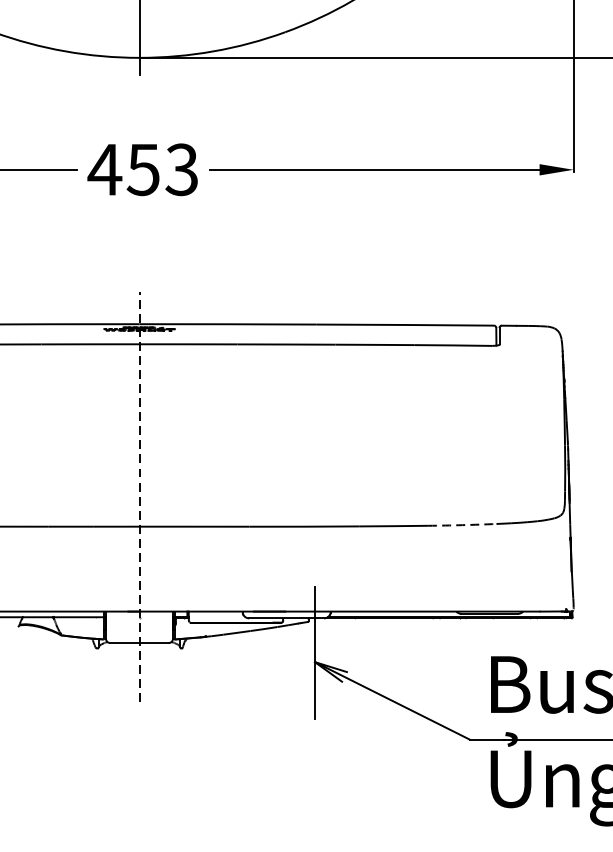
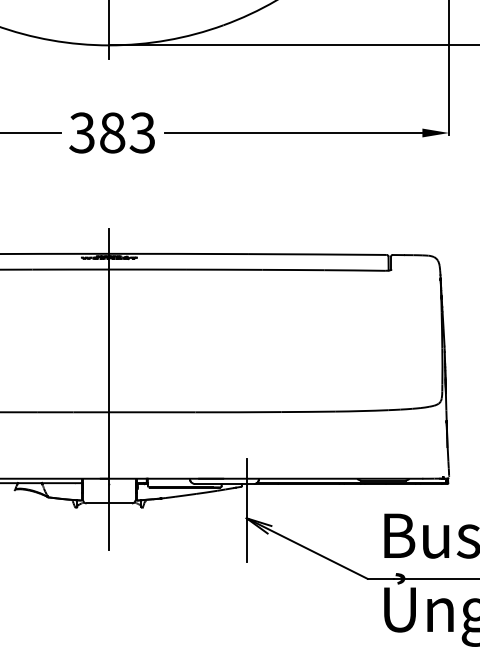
text: (123, 169) -> (96, 132), 453 -> 383
line: (139, 497) -> (109, 389), dashed -> solid
arc: (461, 525) -> (361, 411), dashed -> solid

